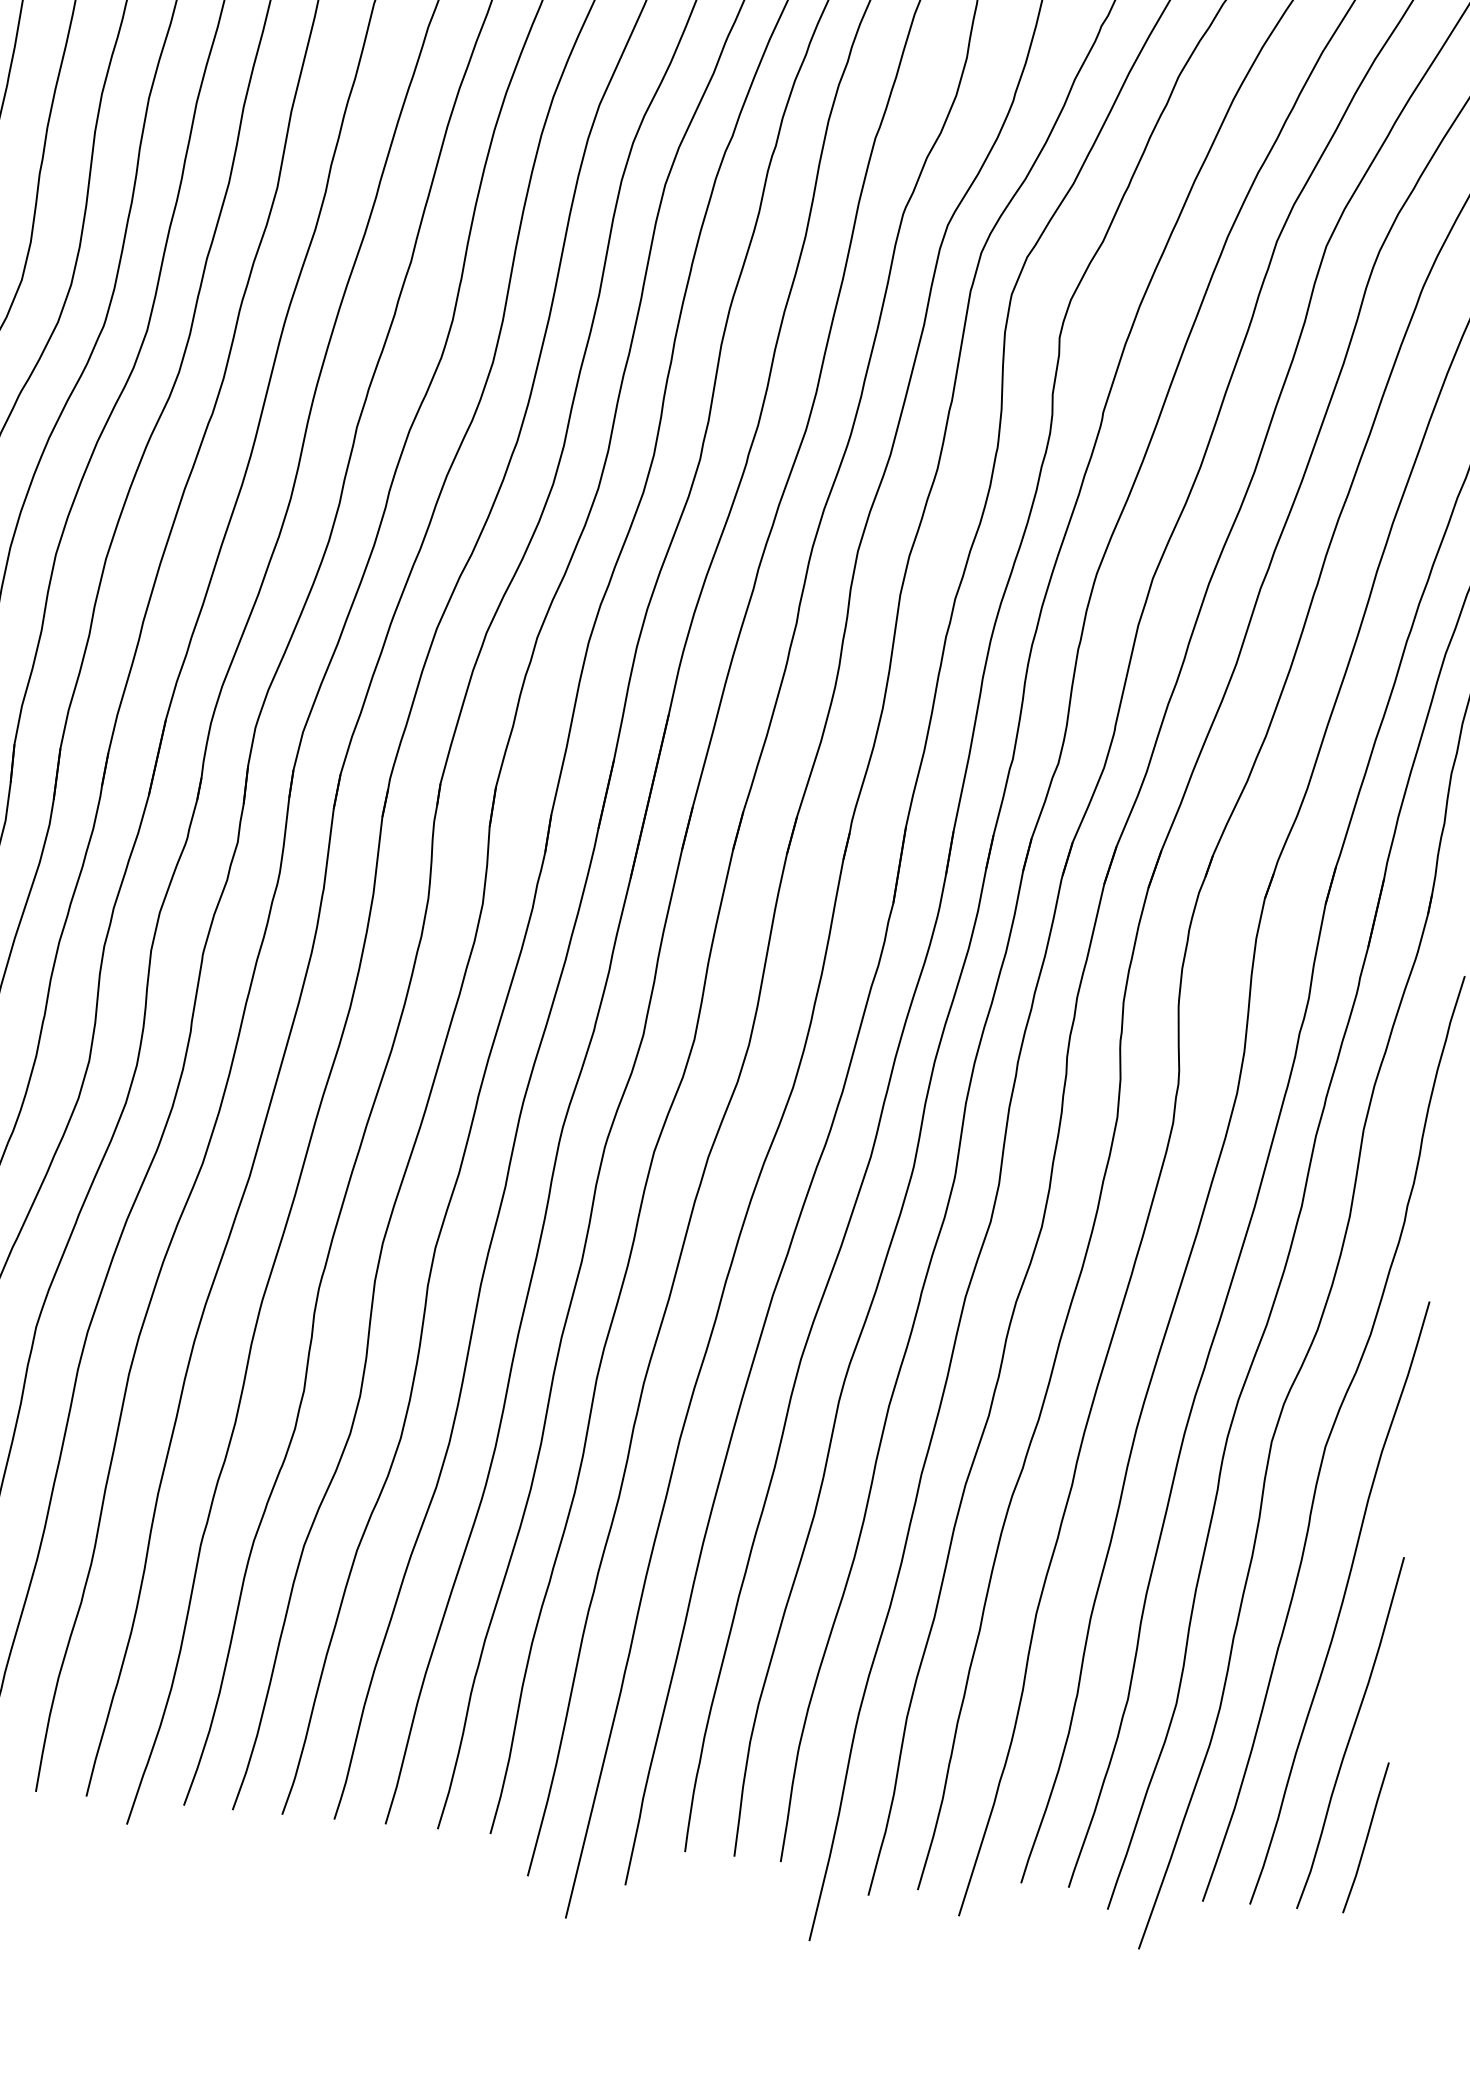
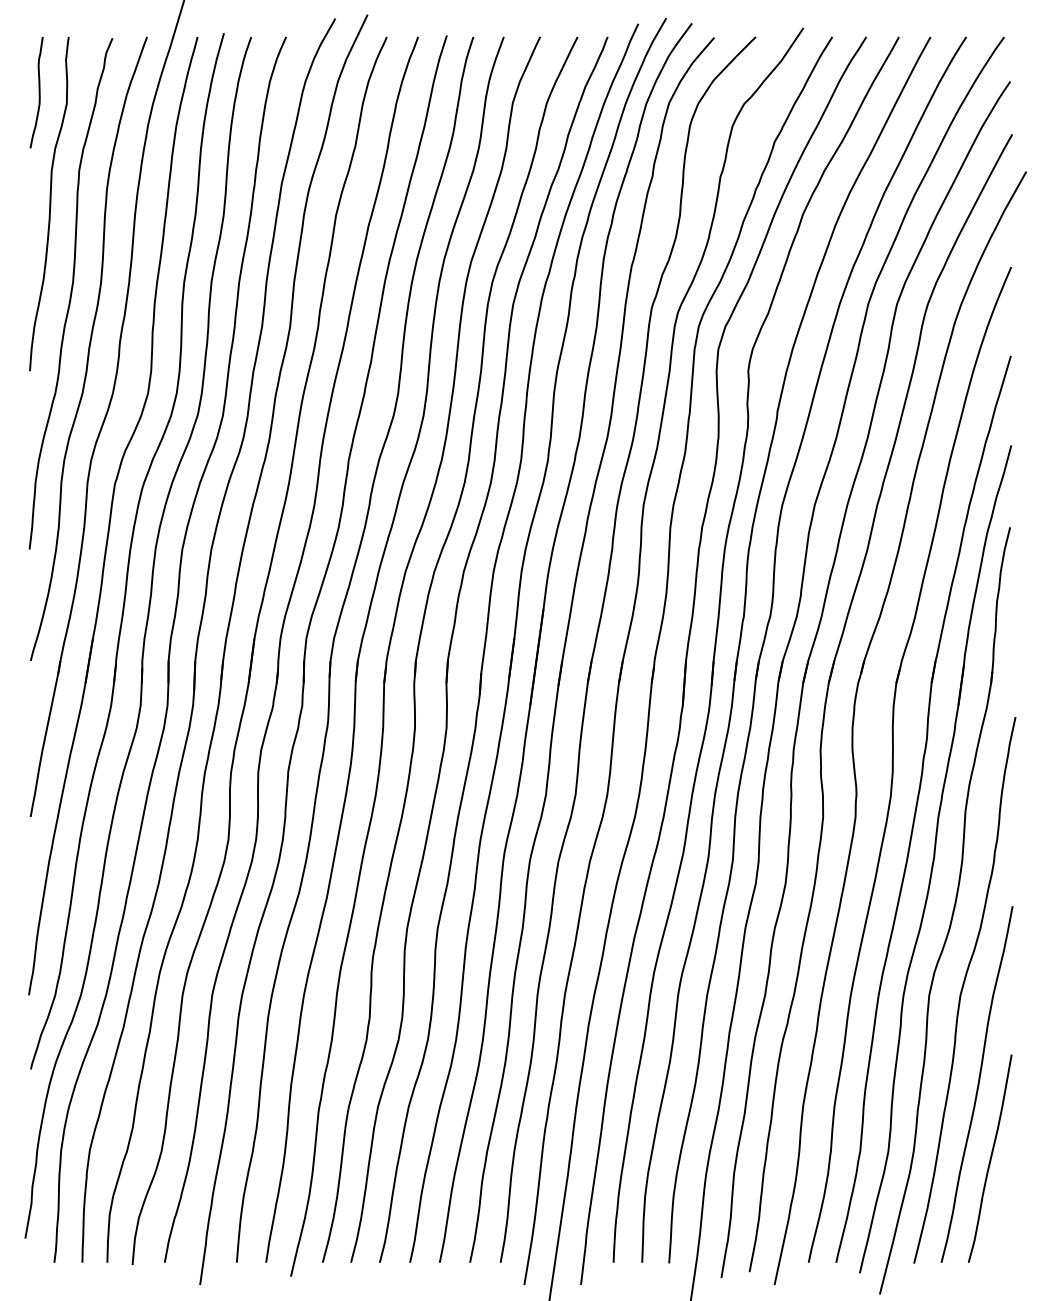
line: (1365, 1836) -> (1004, 1217), removed

